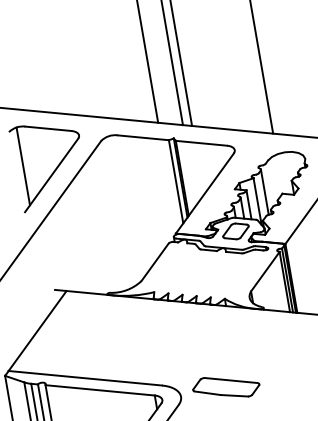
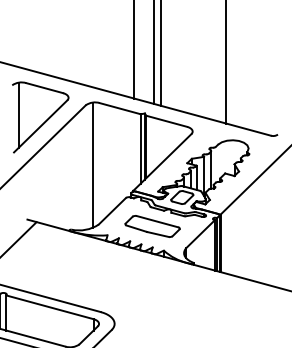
line: (121, 210) -> (92, 164), added
part: (226, 387) -> (152, 226), moved

